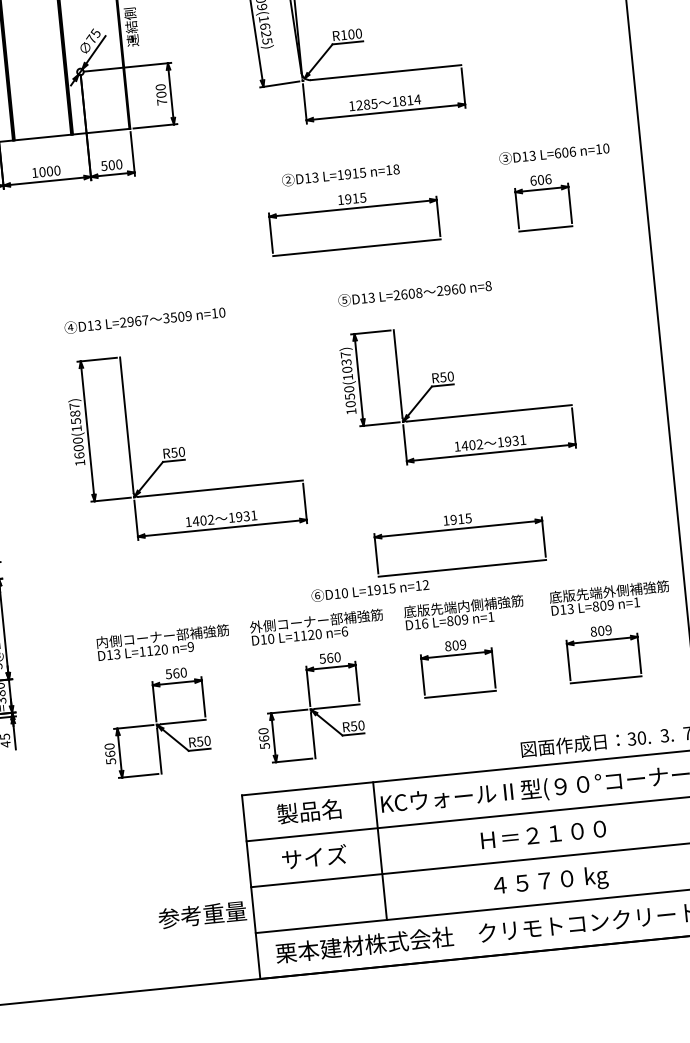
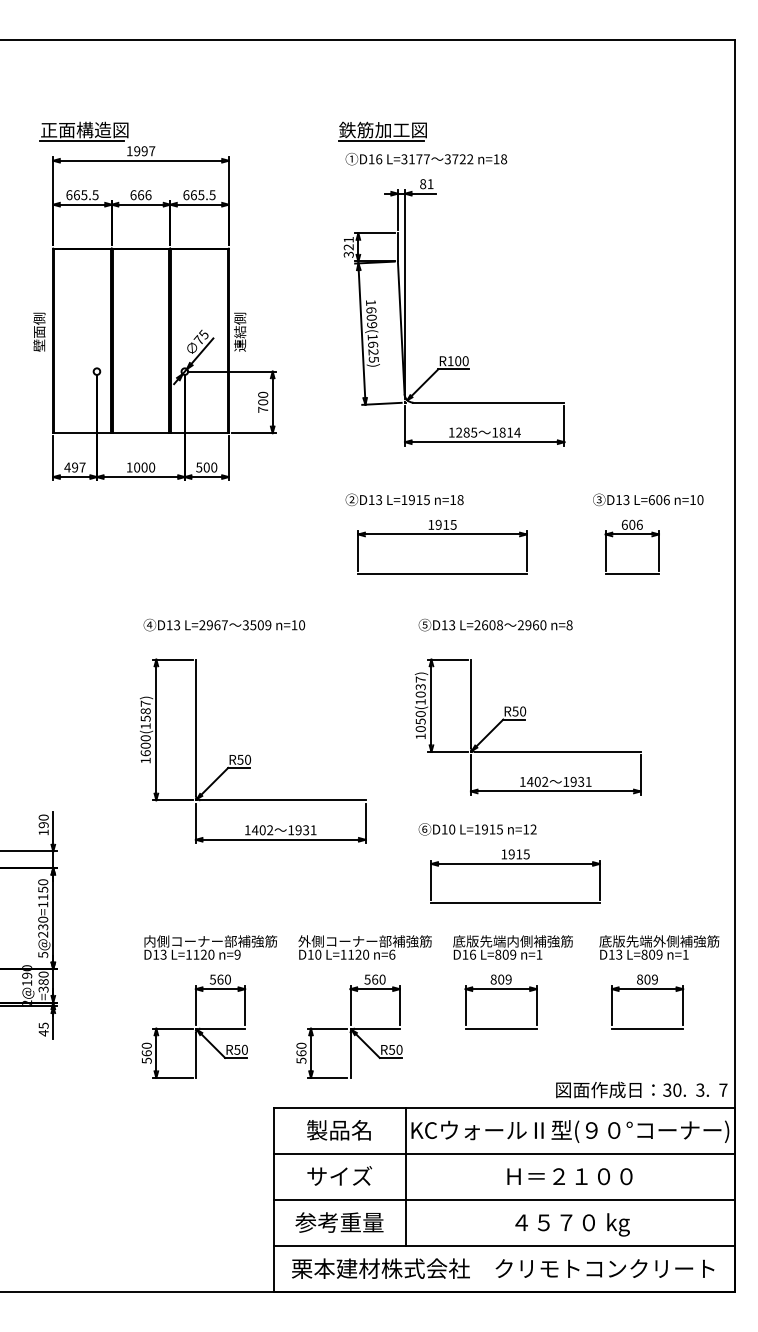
text: (340, 174) -> (404, 499), moved
text: (370, 590) -> (477, 829), moved
text: (202, 914) -> (339, 1222), moved

